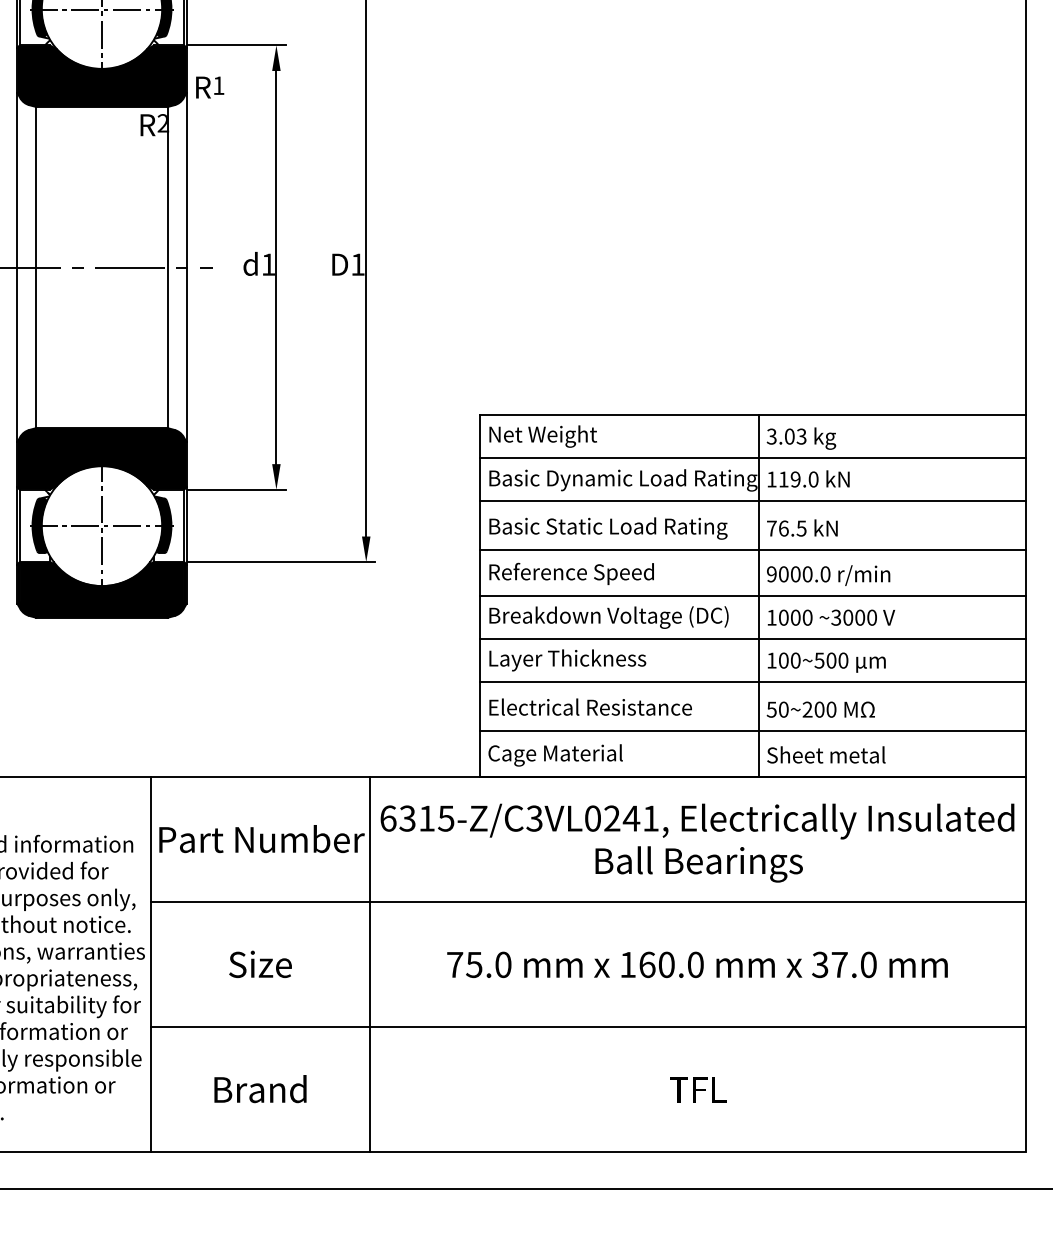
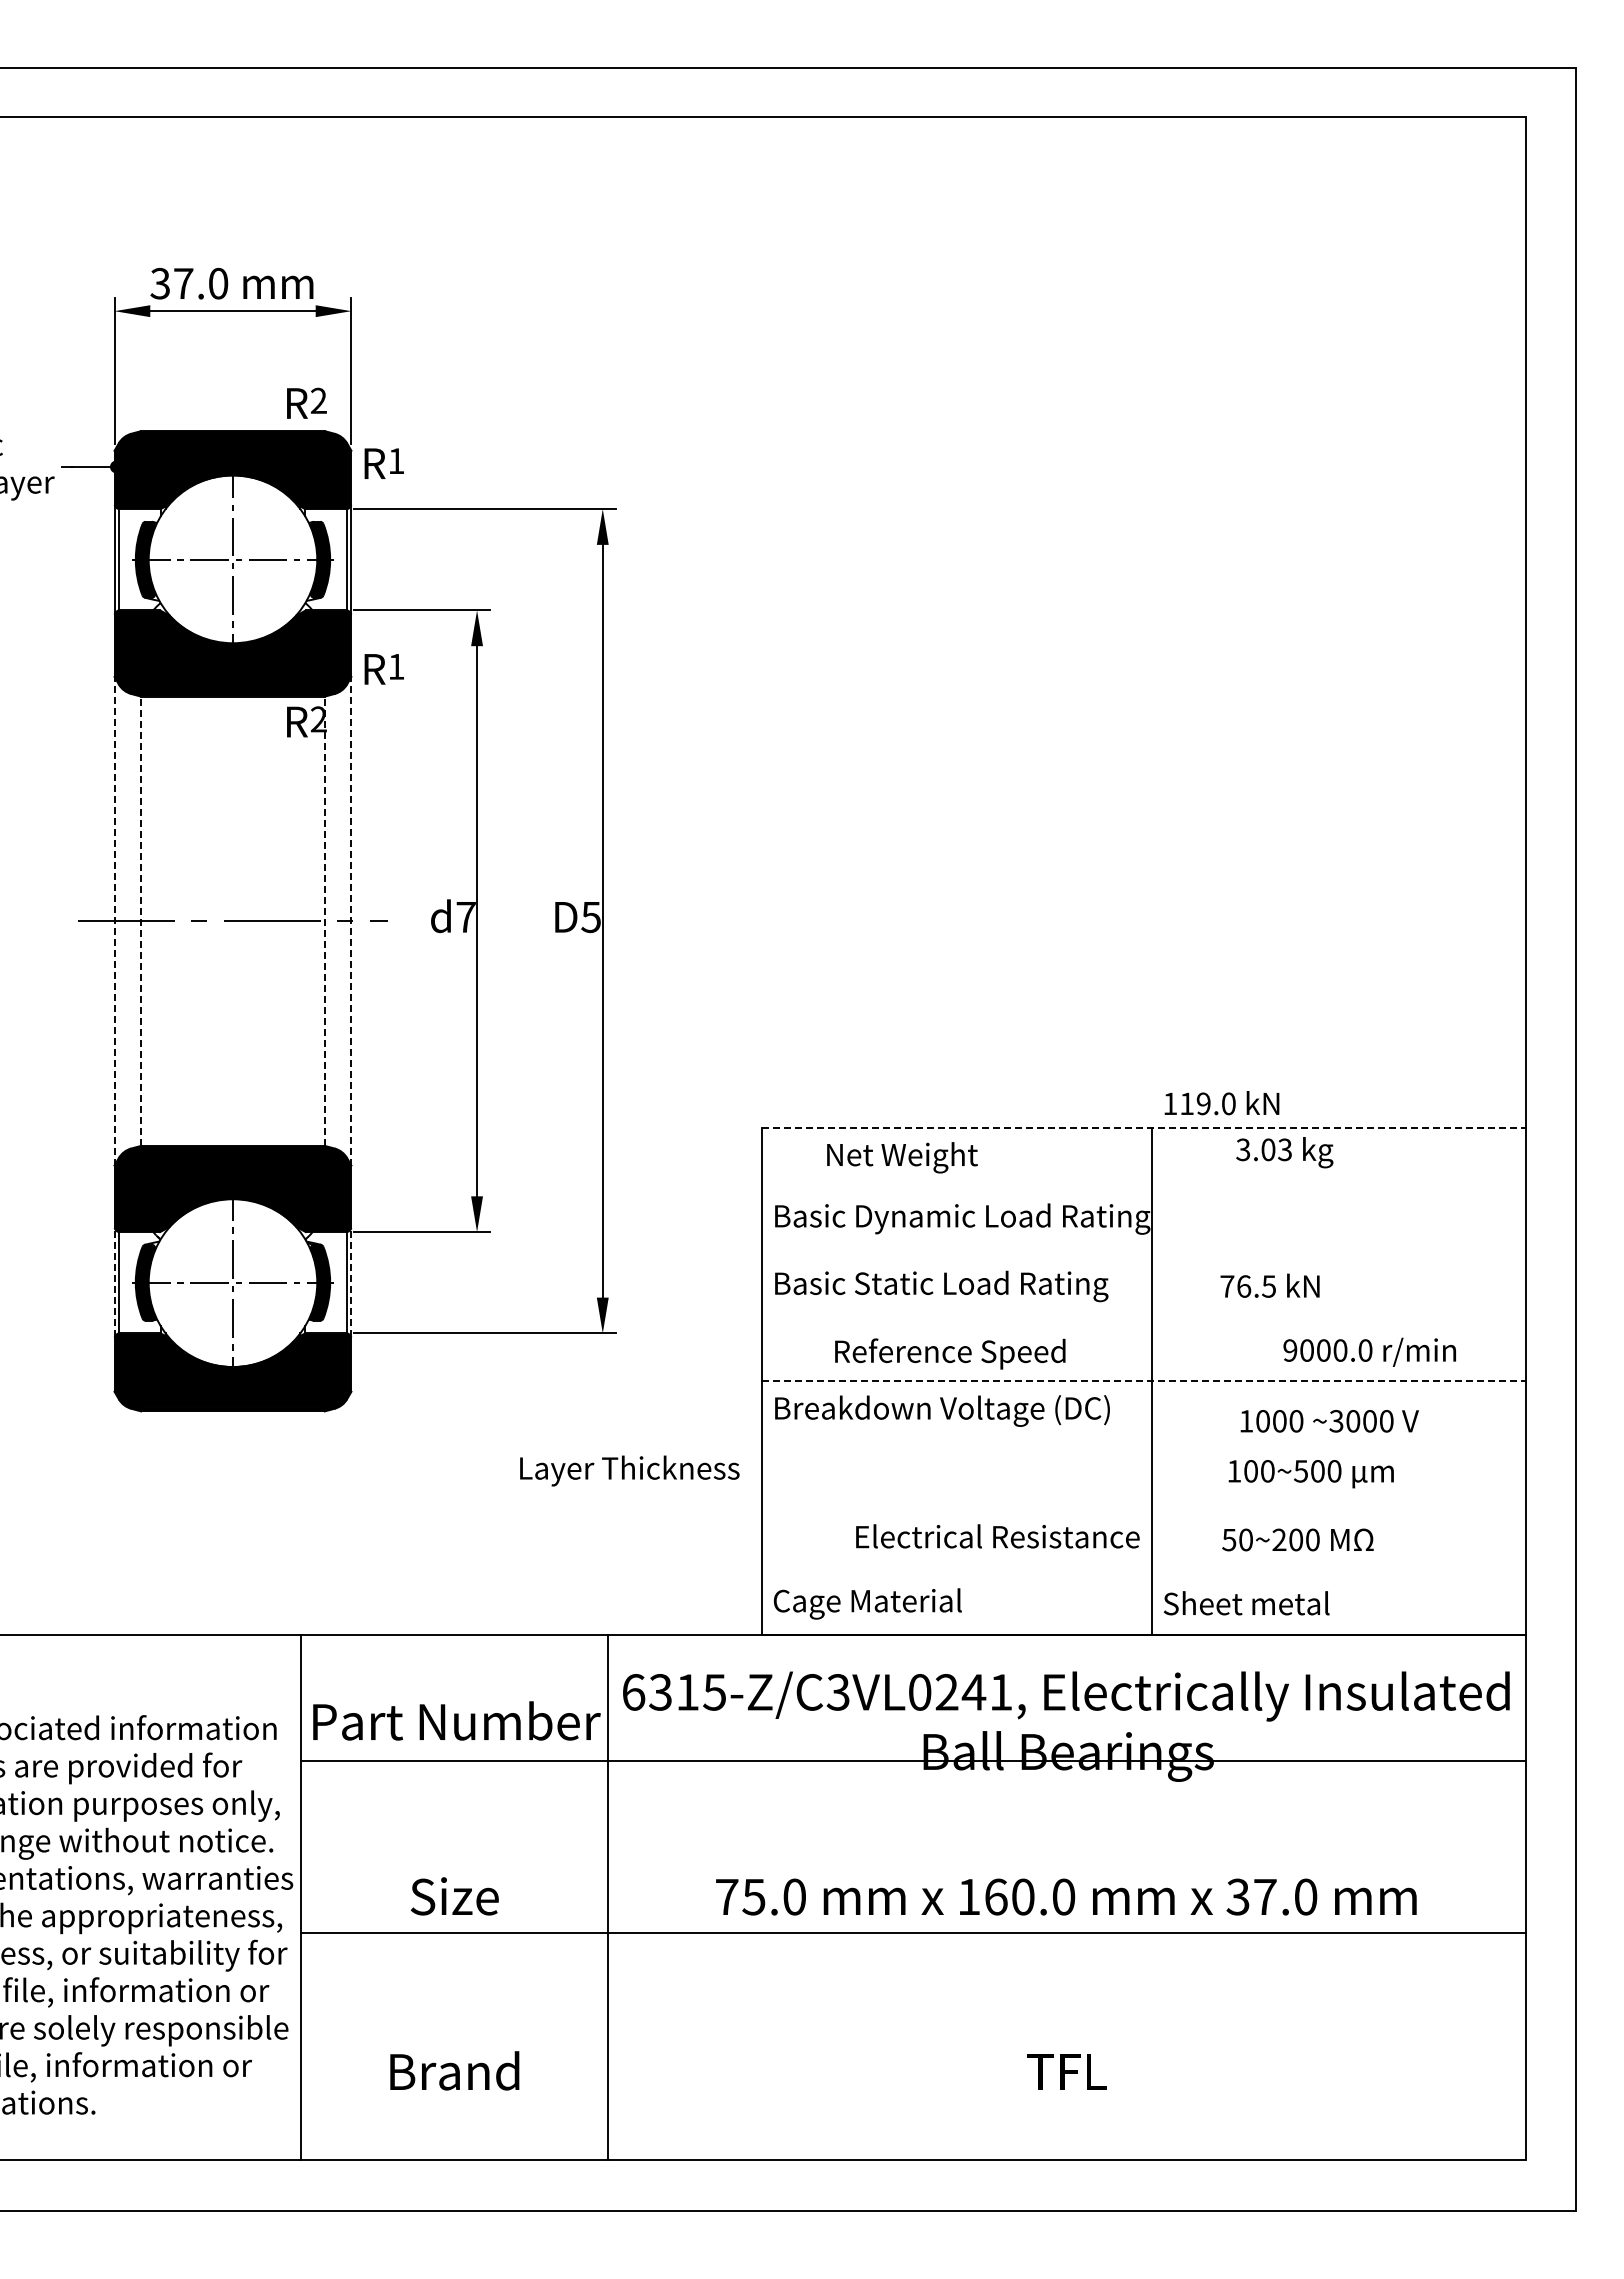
text: (268, 264) -> (465, 917), d1 -> d7
text: (357, 264) -> (590, 917), D1 -> D5
line: (17, 267) -> (114, 920), solid -> dashed
line: (36, 267) -> (141, 921), solid -> dashed
line: (167, 267) -> (324, 921), solid -> dashed
line: (186, 267) -> (351, 920), solid -> dashed
line: (753, 414) -> (1144, 1127), solid -> dashed
text: (543, 436) -> (902, 1157), moved
text: (801, 438) -> (1284, 1152), moved
line: (753, 457) -> (1144, 1187), removed
text: (808, 479) -> (1221, 1103), moved
line: (753, 500) -> (1144, 1247), removed
line: (17, 525) -> (114, 1282), solid -> dashed
line: (186, 525) -> (351, 1282), solid -> dashed
text: (801, 527) -> (1269, 1285), moved
line: (753, 550) -> (1144, 1316), removed
text: (571, 573) -> (950, 1353), moved
text: (828, 575) -> (1369, 1351), moved
line: (753, 596) -> (1144, 1381), solid -> dashed
text: (831, 617) -> (1329, 1421), moved
line: (753, 639) -> (1144, 1441), removed
text: (567, 660) -> (629, 1470), moved
text: (826, 662) -> (1310, 1474), moved
line: (753, 682) -> (1144, 1501), removed
text: (590, 707) -> (997, 1536), moved
text: (820, 709) -> (1297, 1539), moved
line: (753, 731) -> (1144, 1570), removed
line: (588, 902) -> (913, 1760), moved
line: (588, 1027) -> (913, 1932), moved

